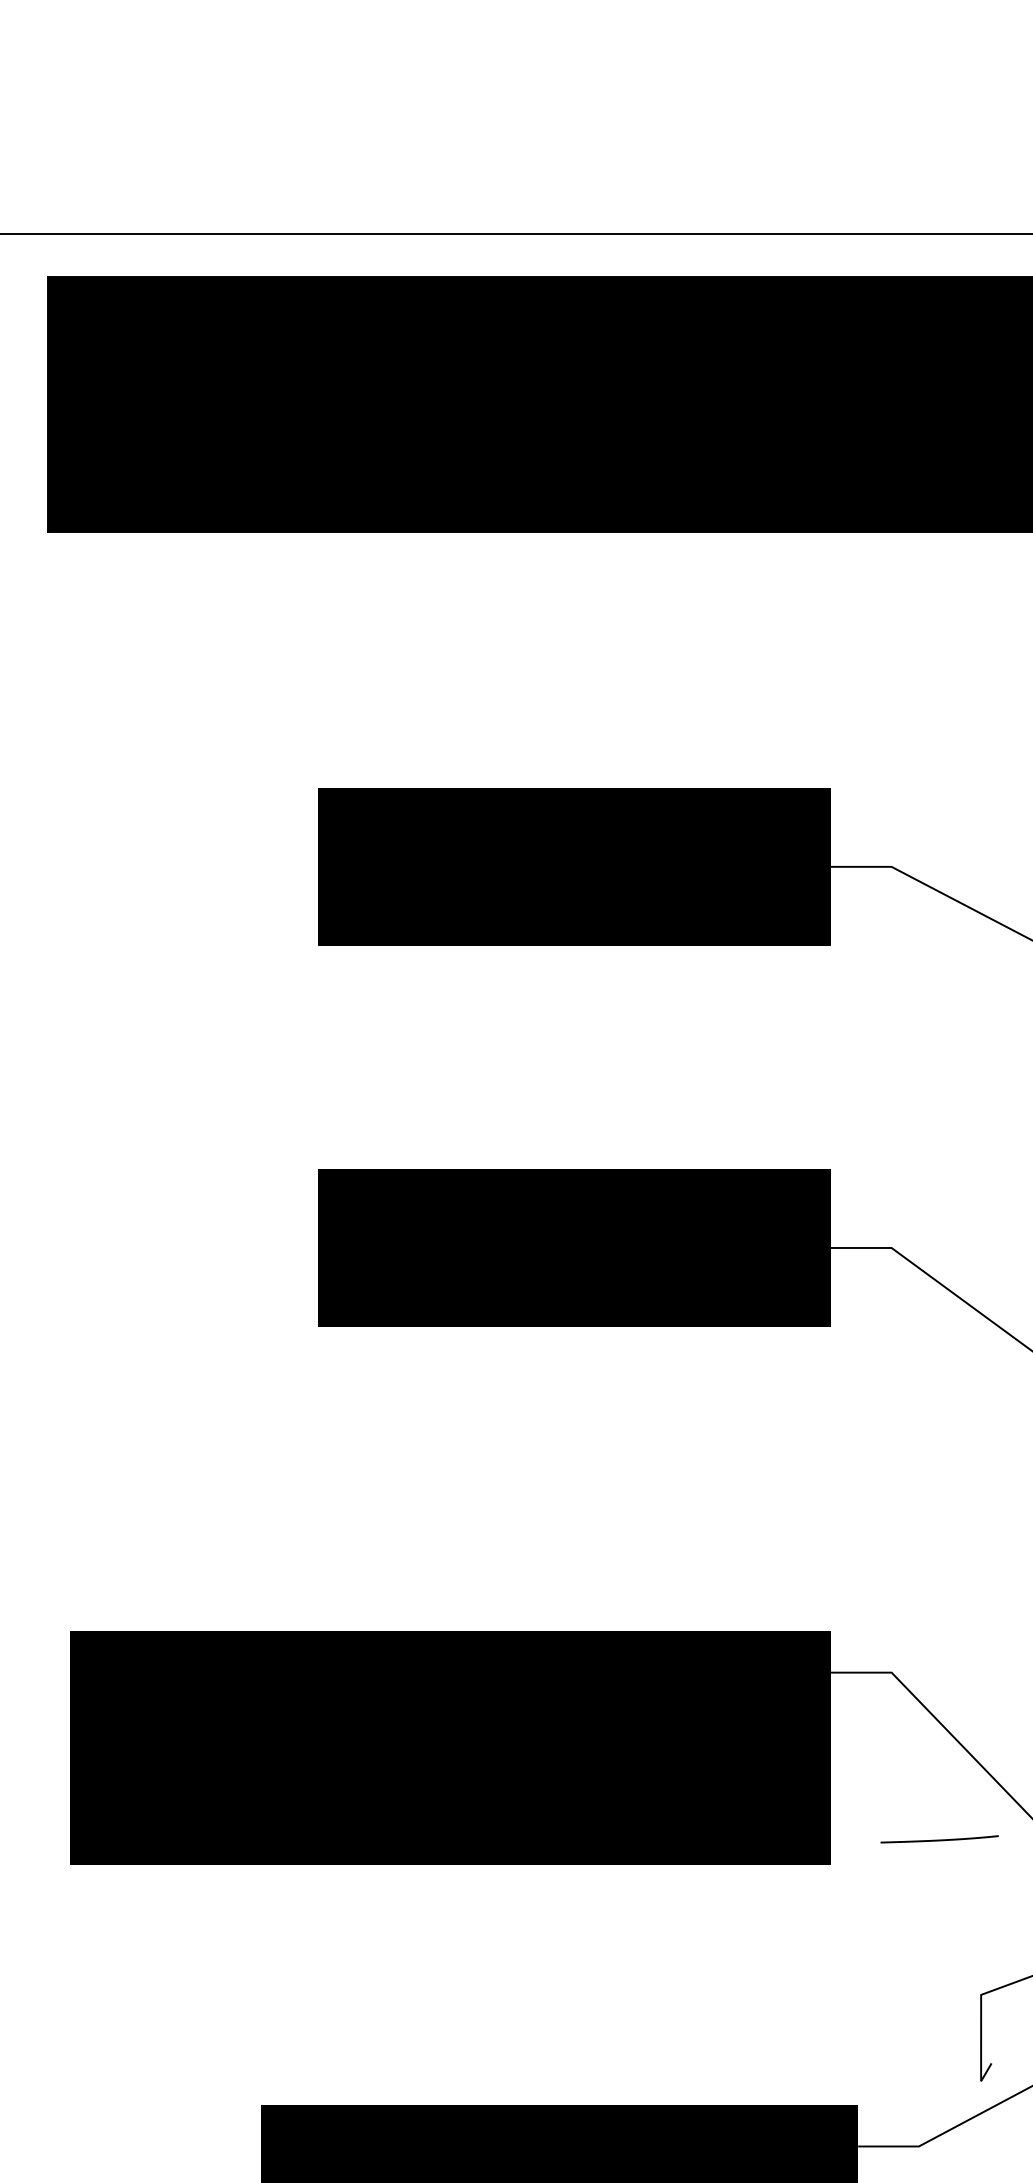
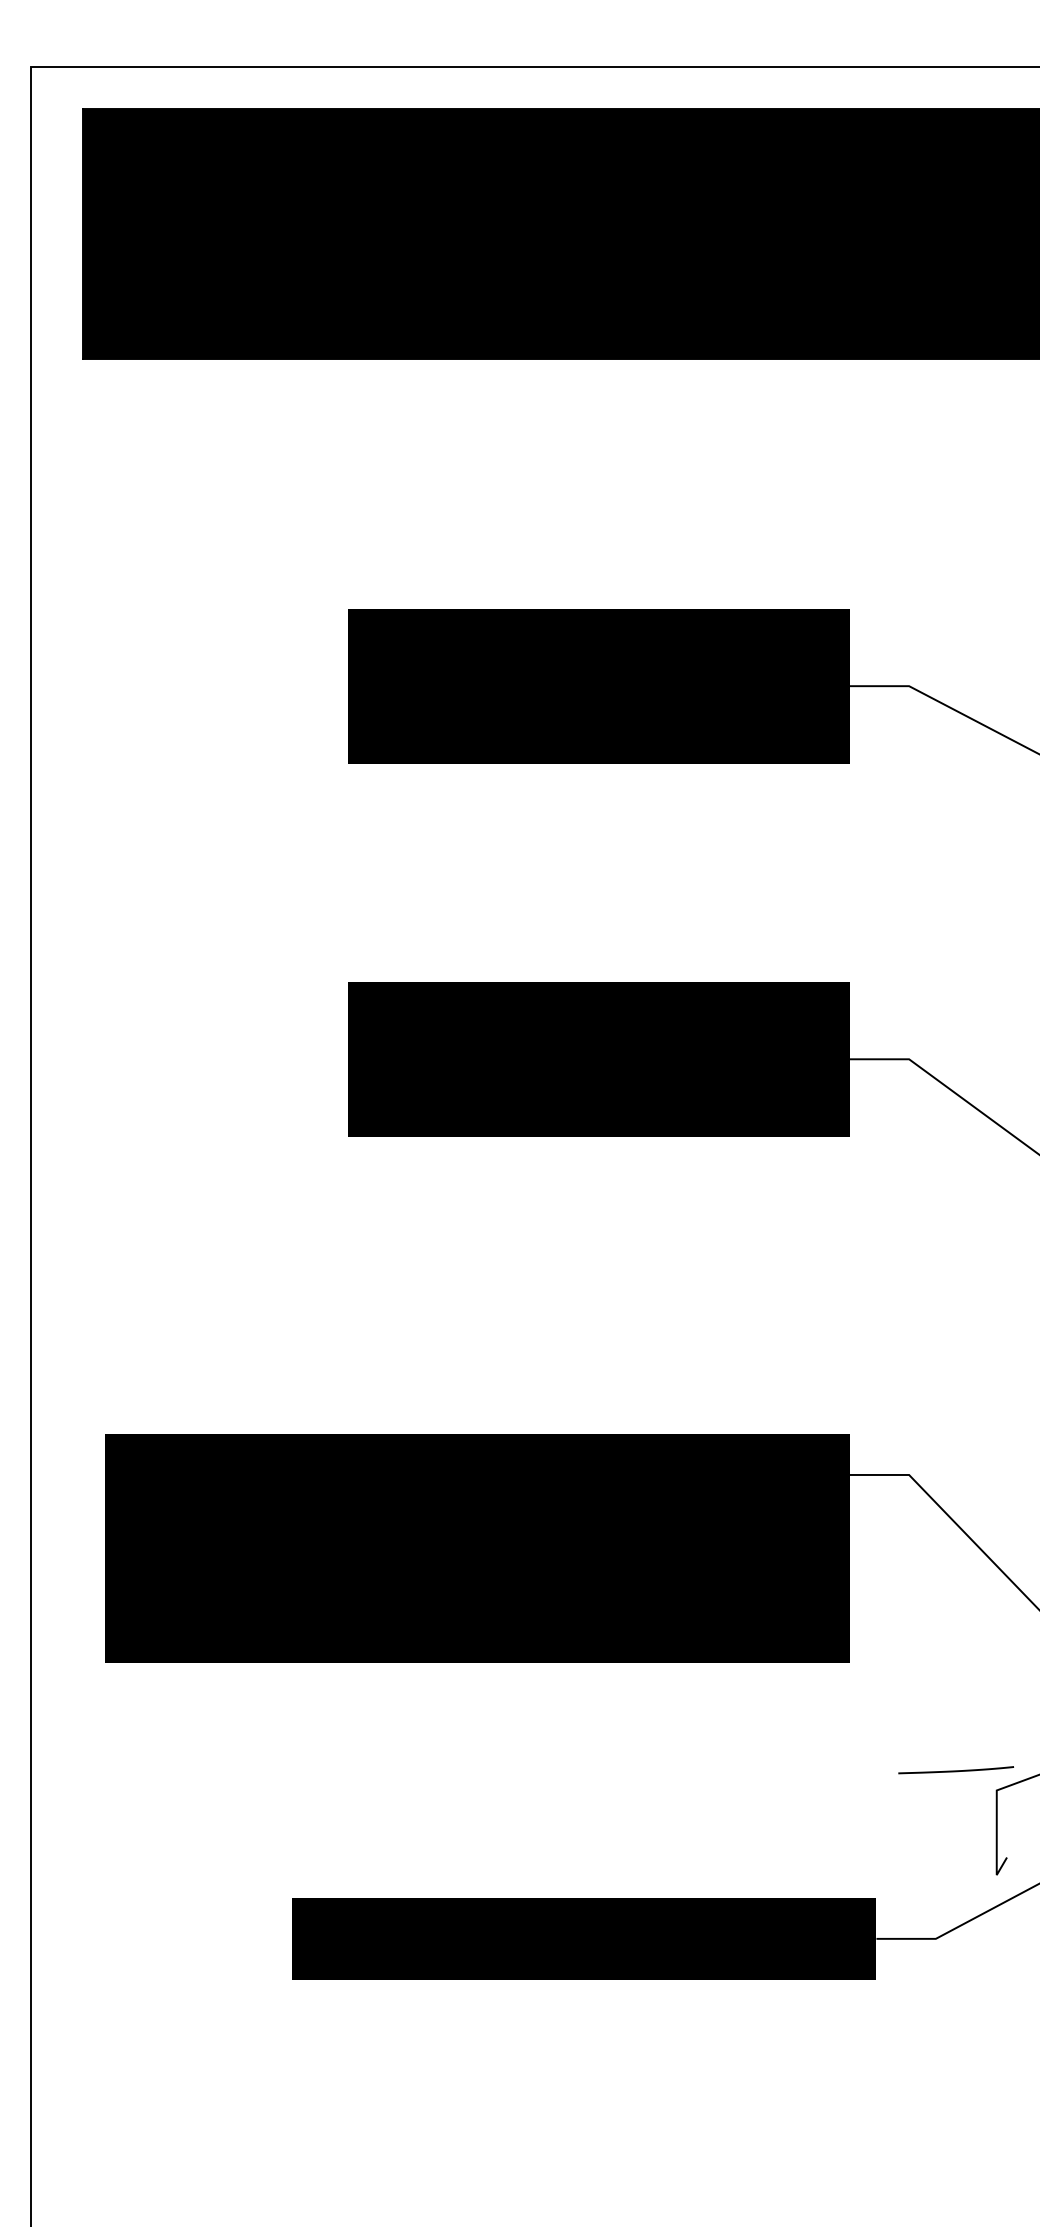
curve: (938, 1839) -> (955, 1770), moved

